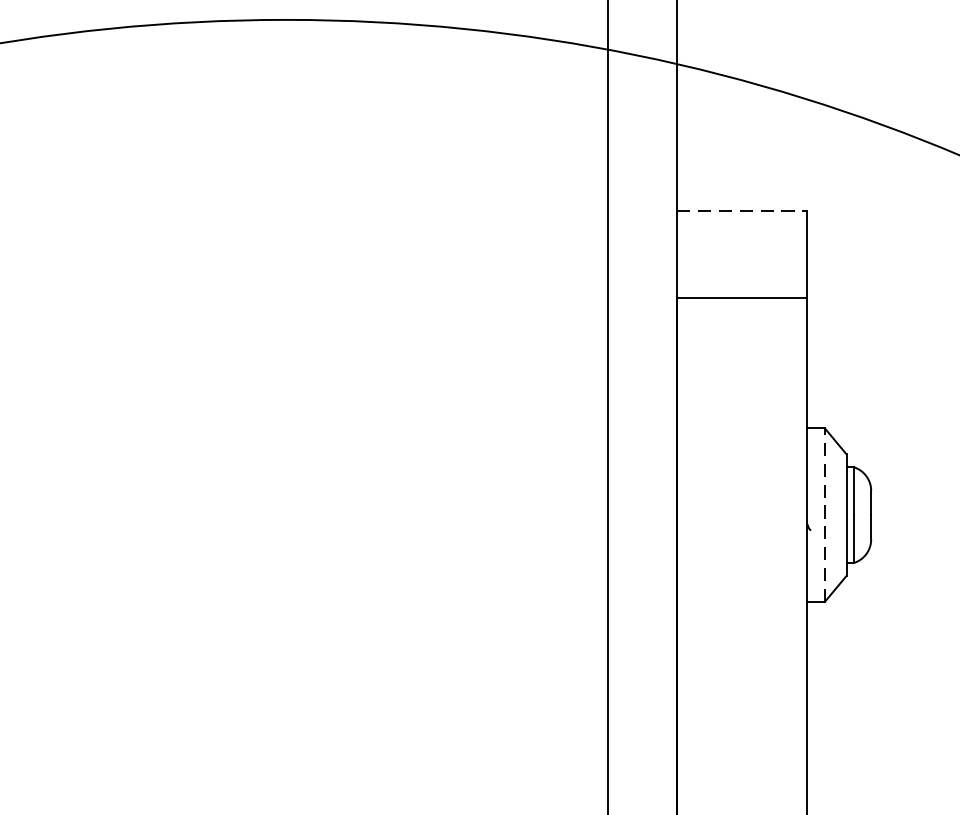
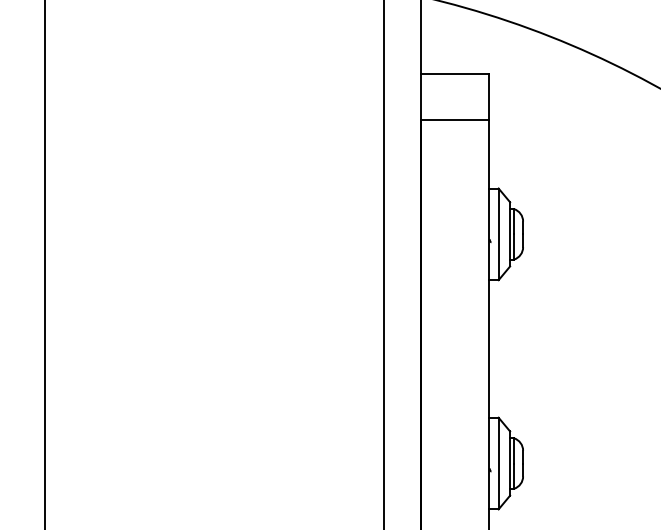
line: (743, 210) -> (455, 73), dashed -> solid
line: (824, 515) -> (498, 234), dashed -> solid

